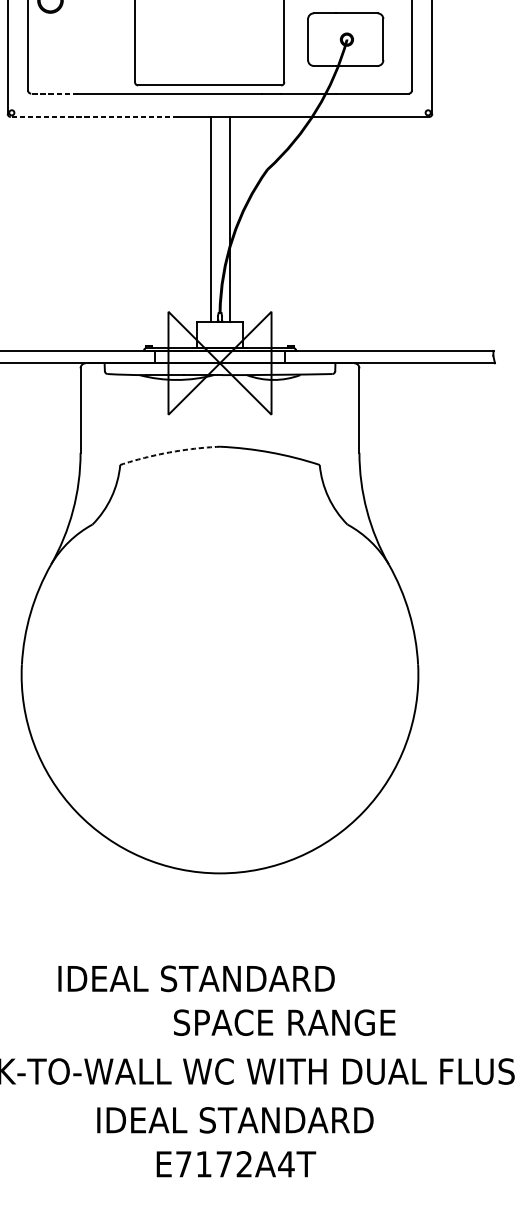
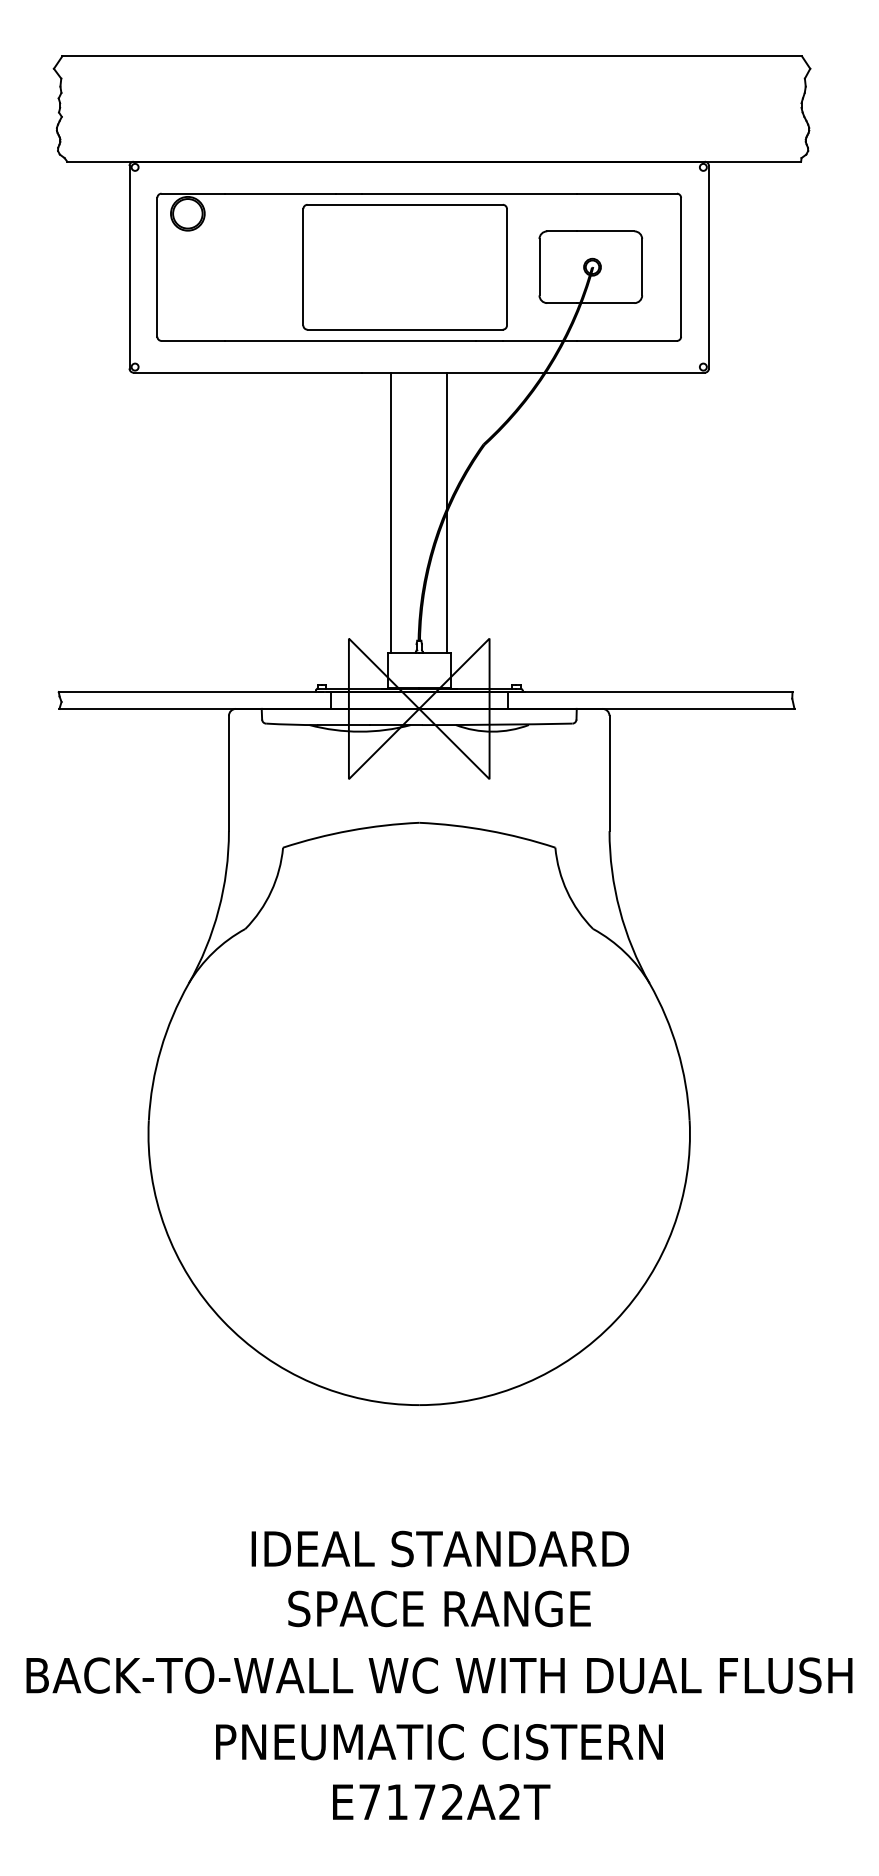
line: (54, 93) -> (193, 340), dashed -> solid
line: (94, 116) -> (247, 372), dashed -> solid
line: (211, 219) -> (447, 512), moved
line: (230, 219) -> (391, 512), moved
arc: (169, 452) -> (350, 830), dashed -> solid
text: (196, 978) -> (439, 1548), moved
text: (284, 1022) -> (439, 1608), moved
text: (234, 1120) -> (439, 1742), IDEAL STANDARD -> PNEUMATIC CISTERN
text: (286, 1163) -> (509, 1801), E7172A4T -> E7172A2T

